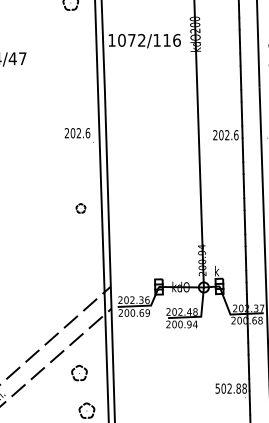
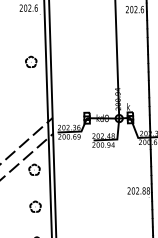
part: (80, 208) -> (30, 62), size x1.67
part: (79, 372) -> (34, 169), moved
text: (217, 388) -> (128, 190), 502.88 -> 202.88

